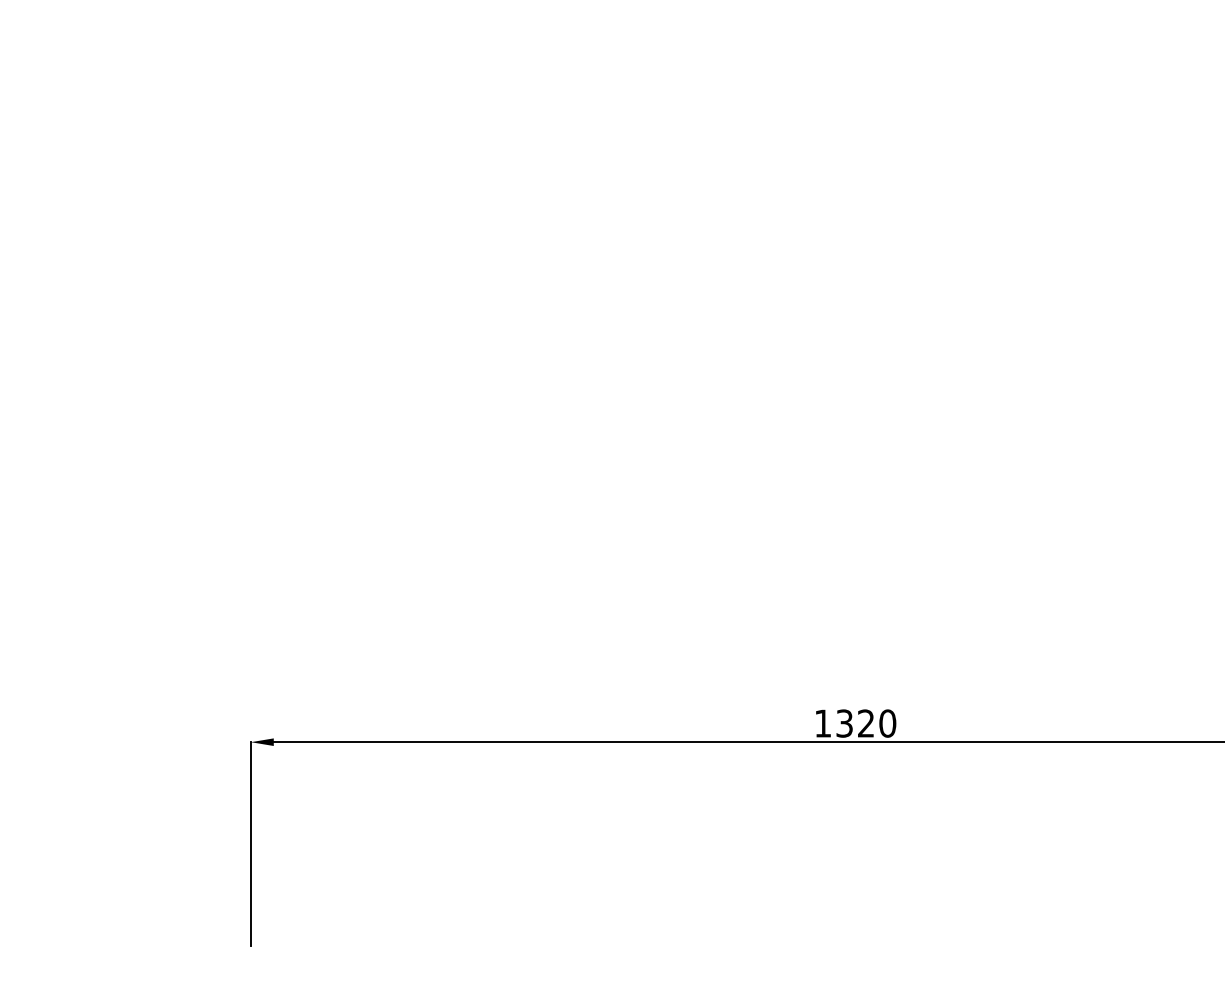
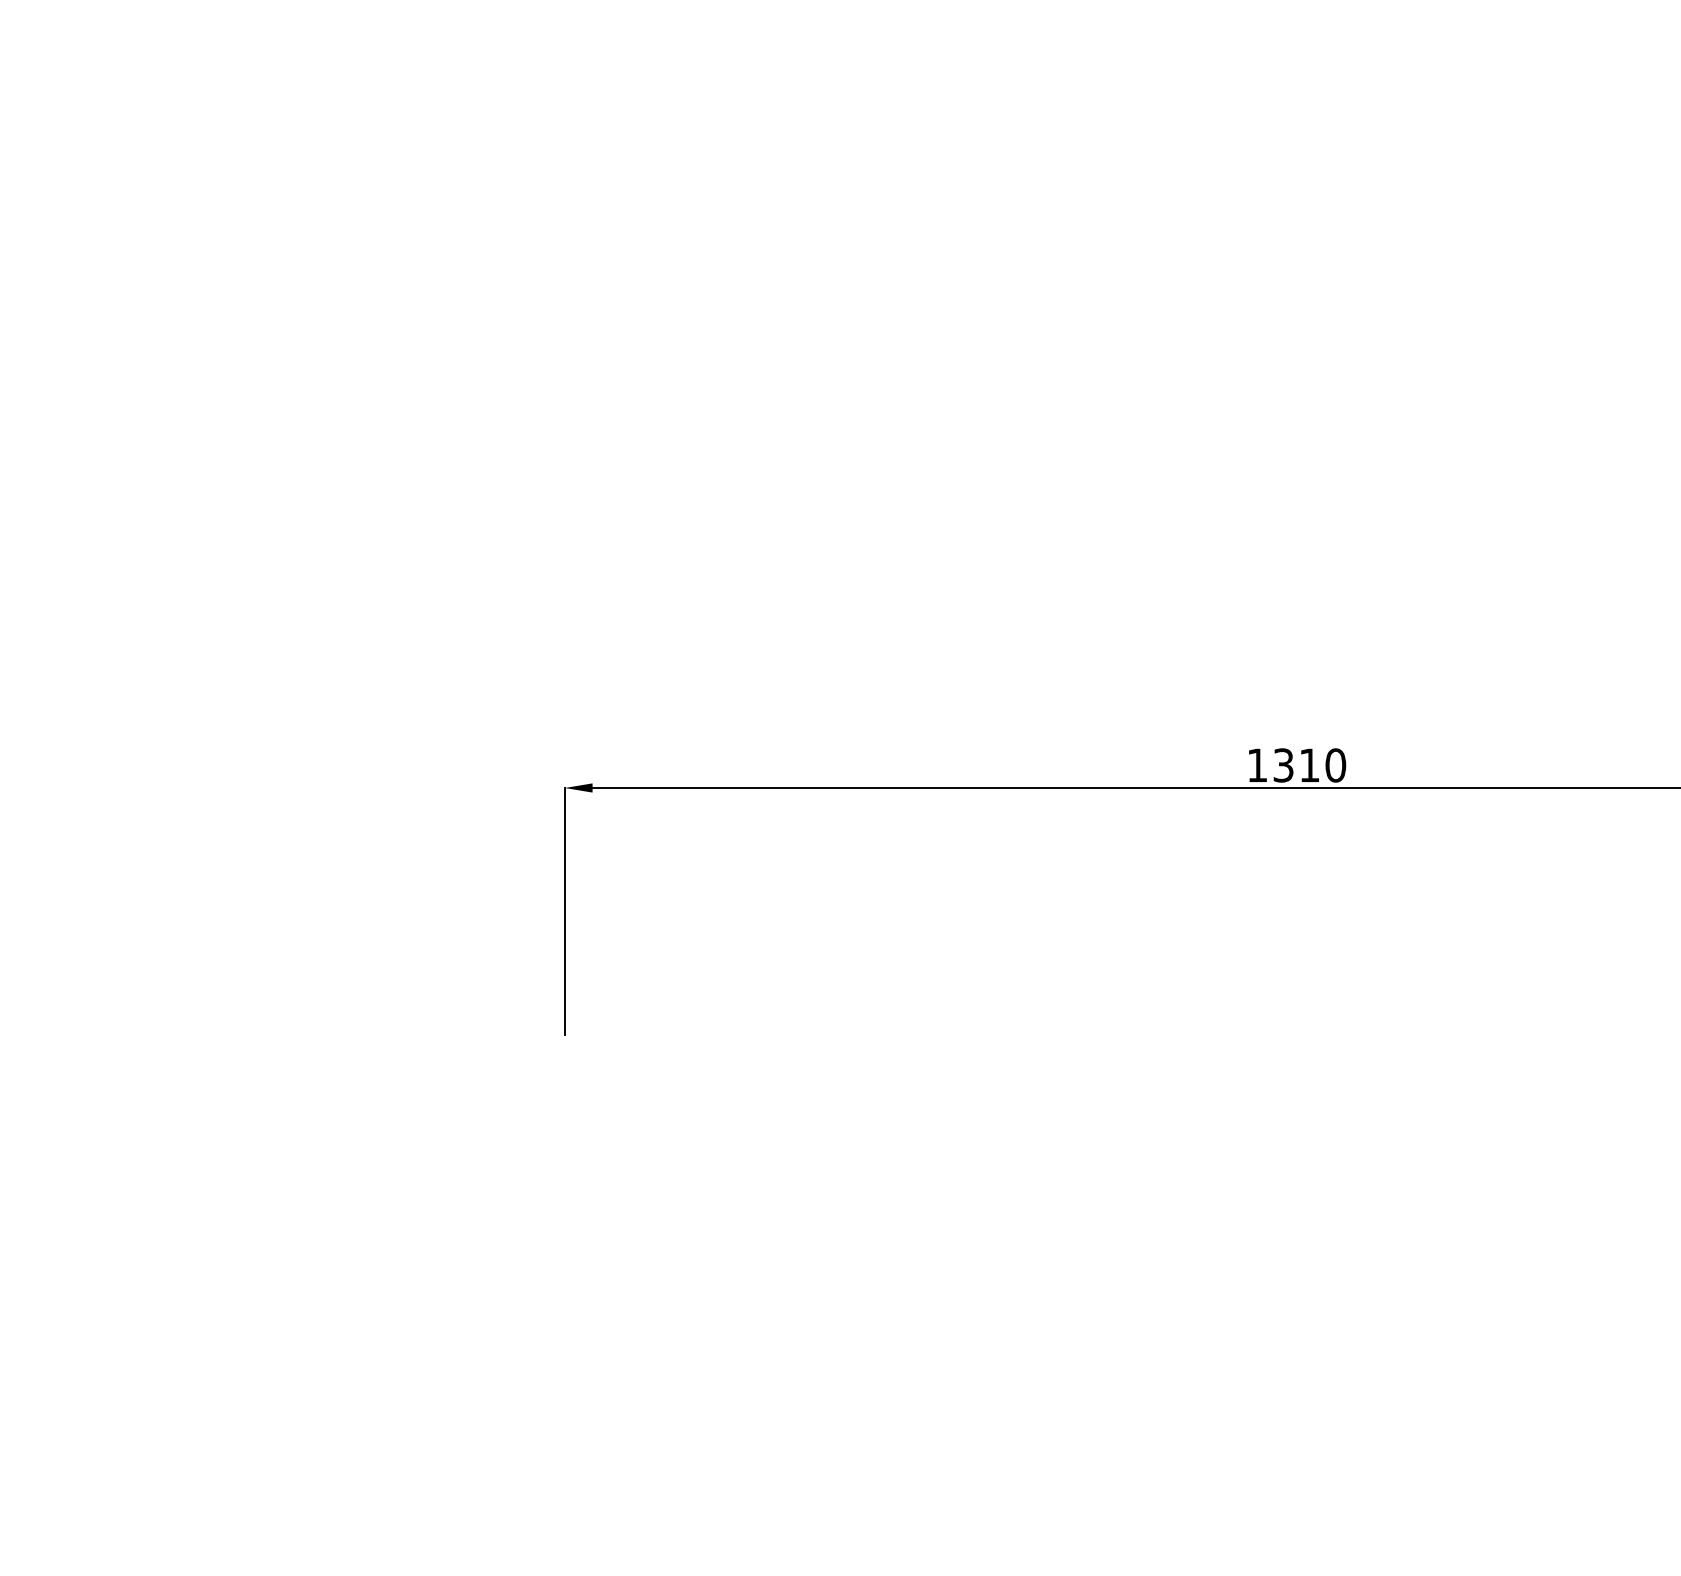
text: (865, 722) -> (1308, 764), 1320 -> 1310

